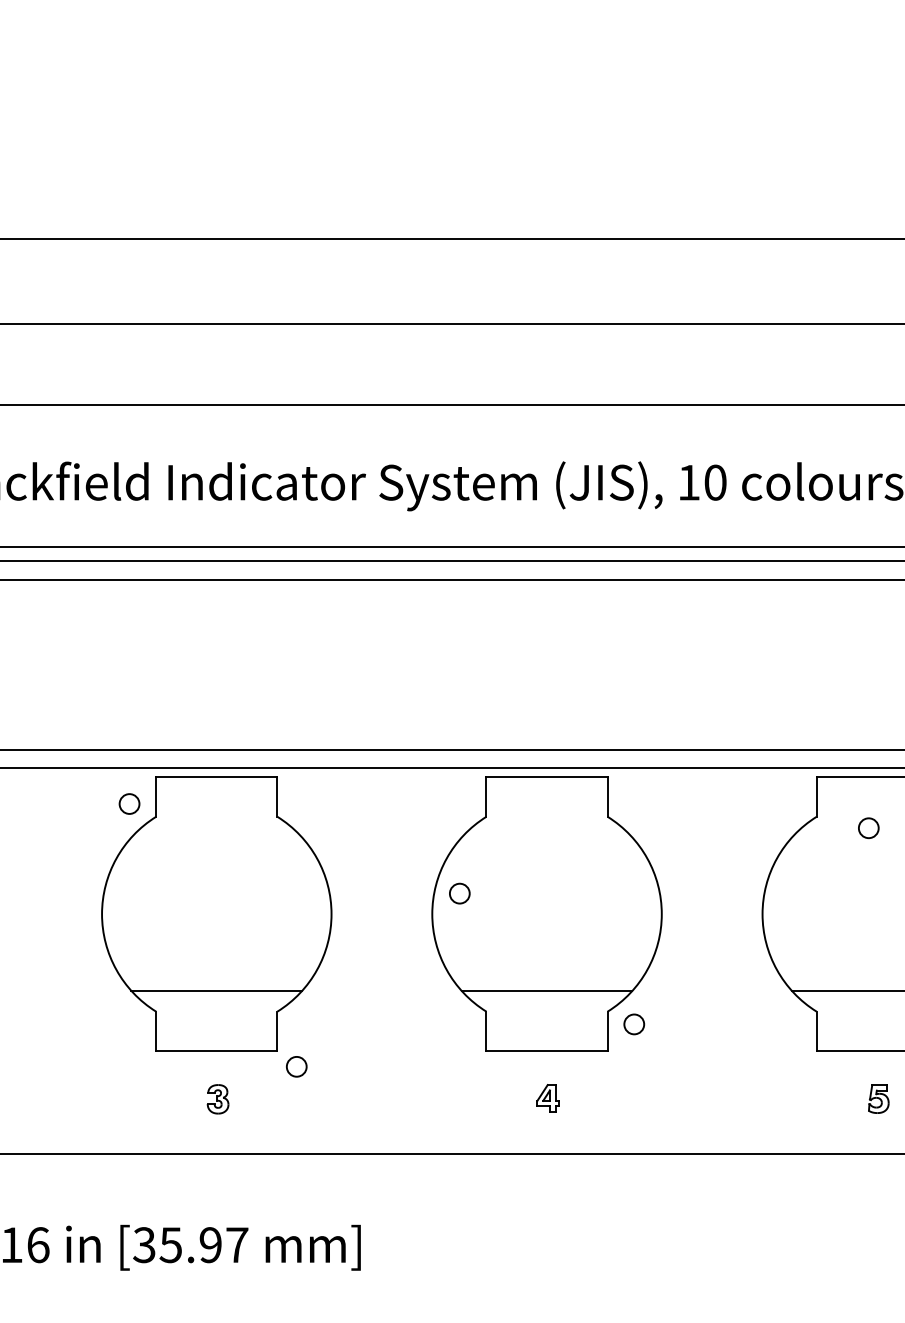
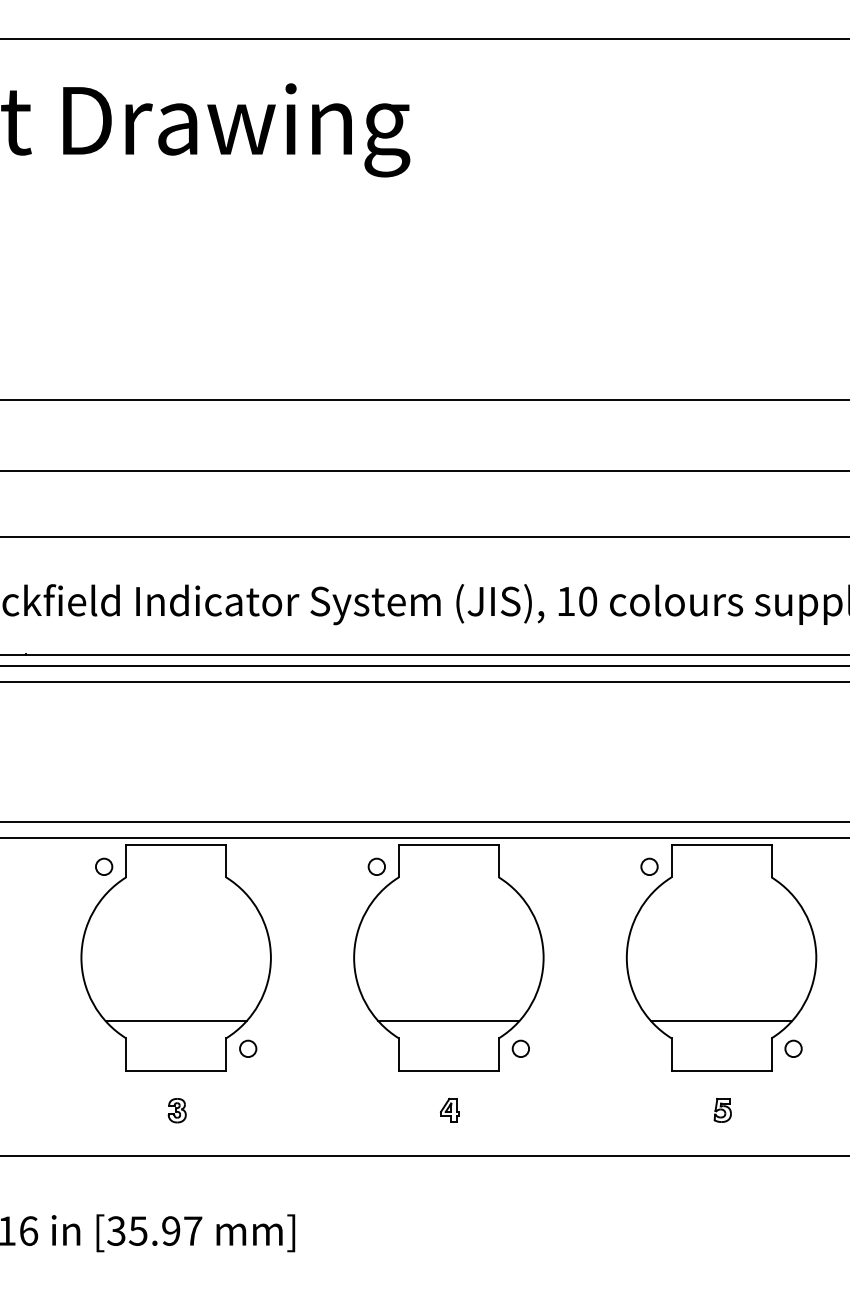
circle: (868, 827) -> (649, 866), moved
circle: (459, 893) -> (376, 866), moved
circle: (297, 1066) -> (248, 1048), moved

